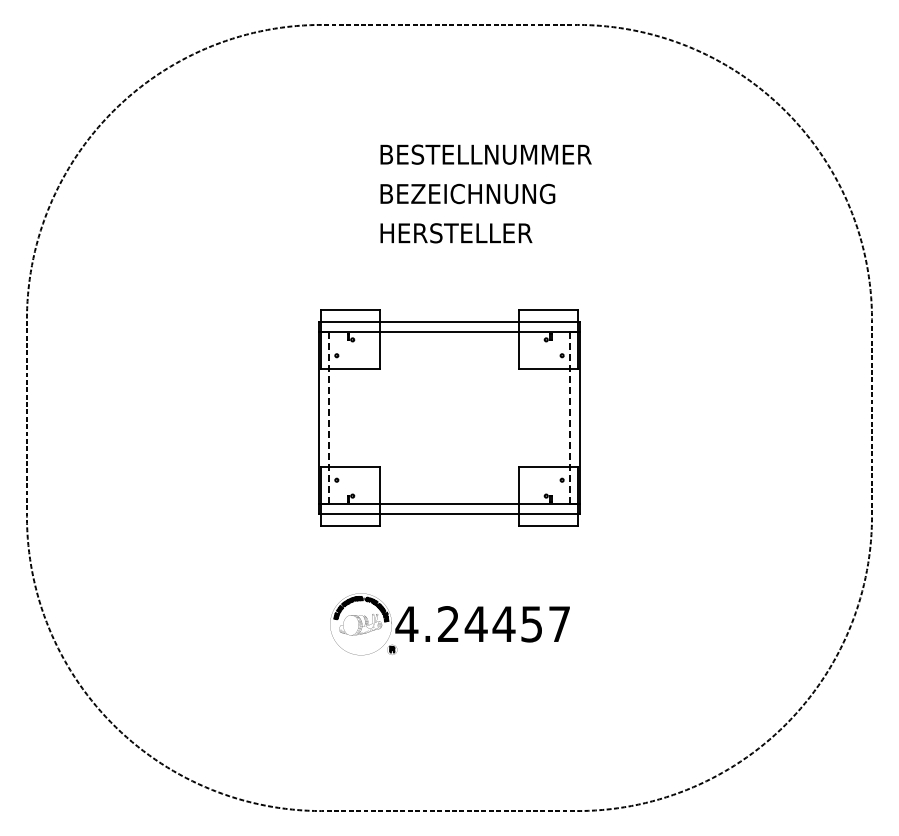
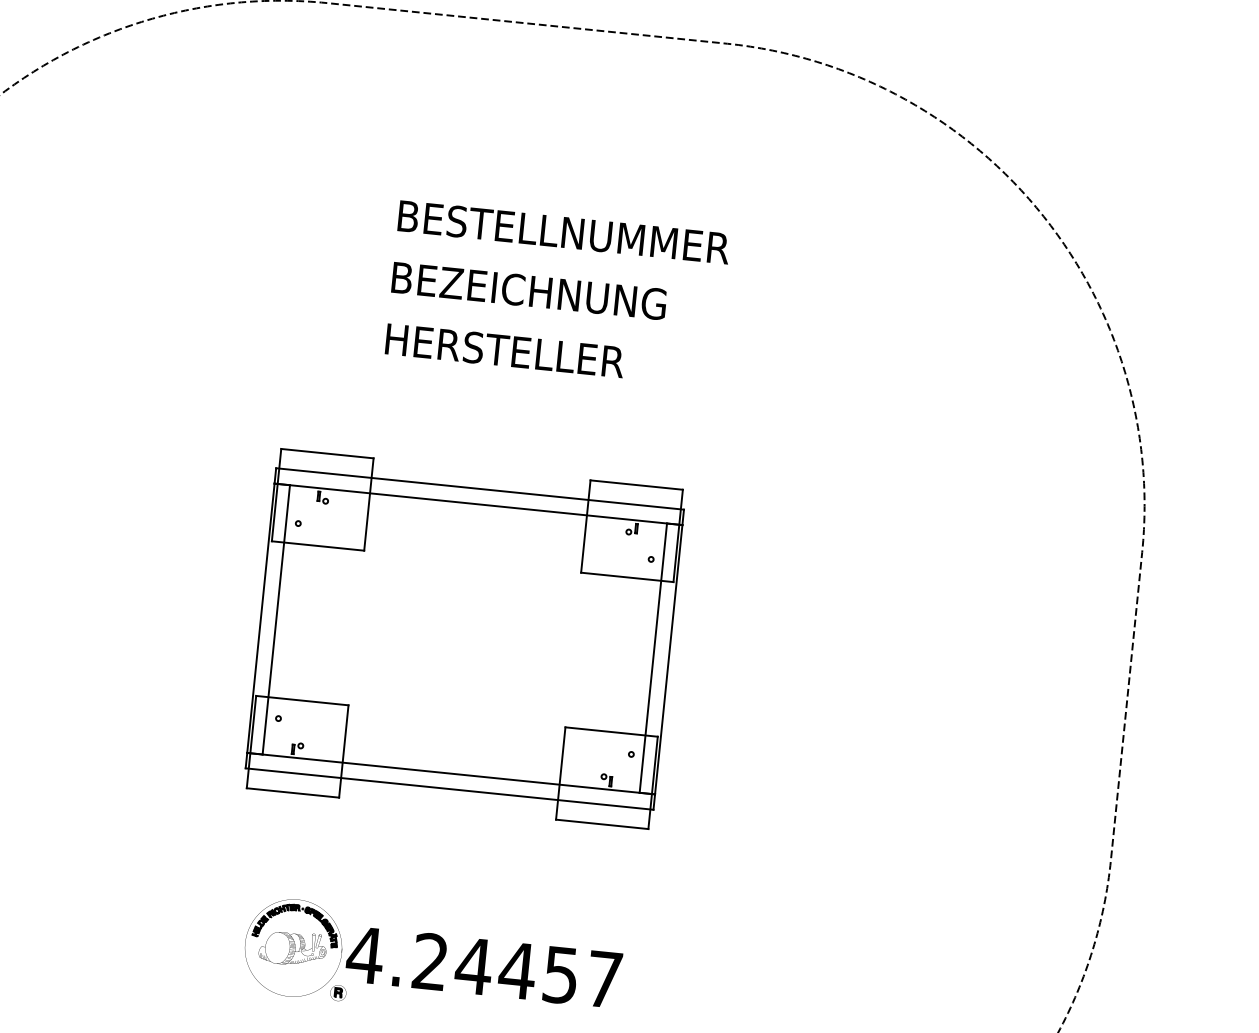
line: (329, 418) -> (276, 620), dashed -> solid
line: (569, 418) -> (652, 658), dashed -> solid

